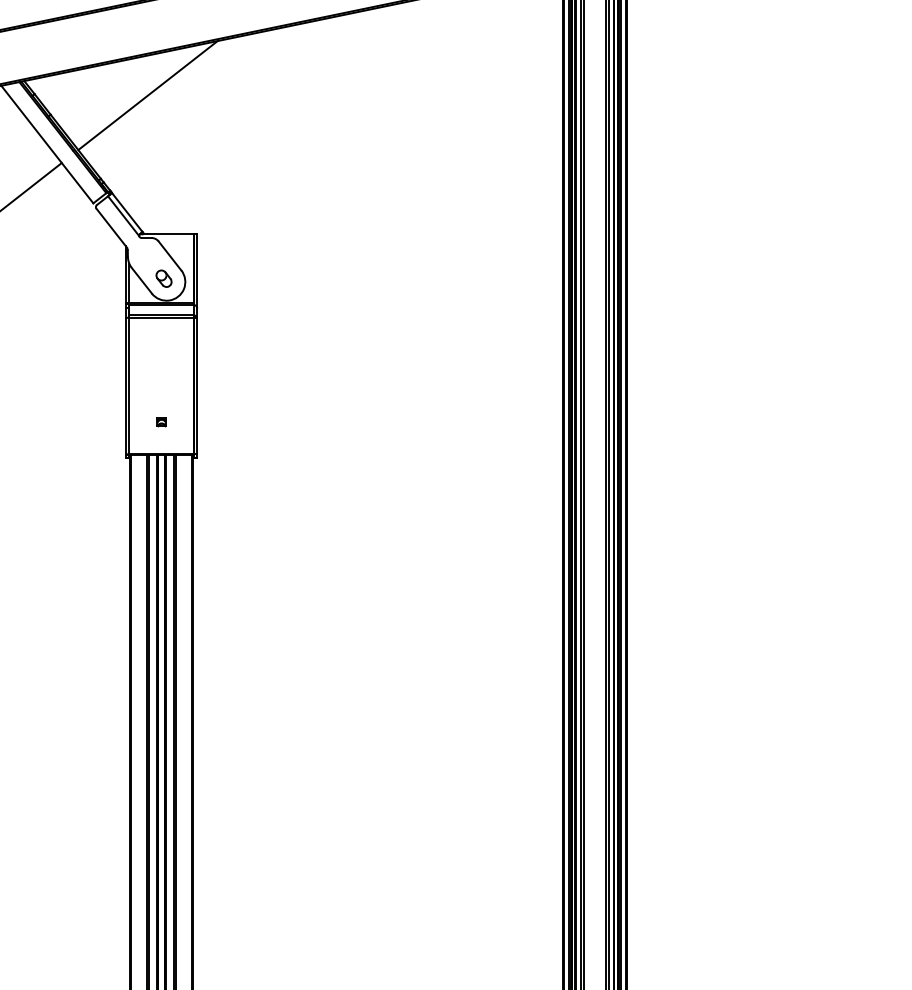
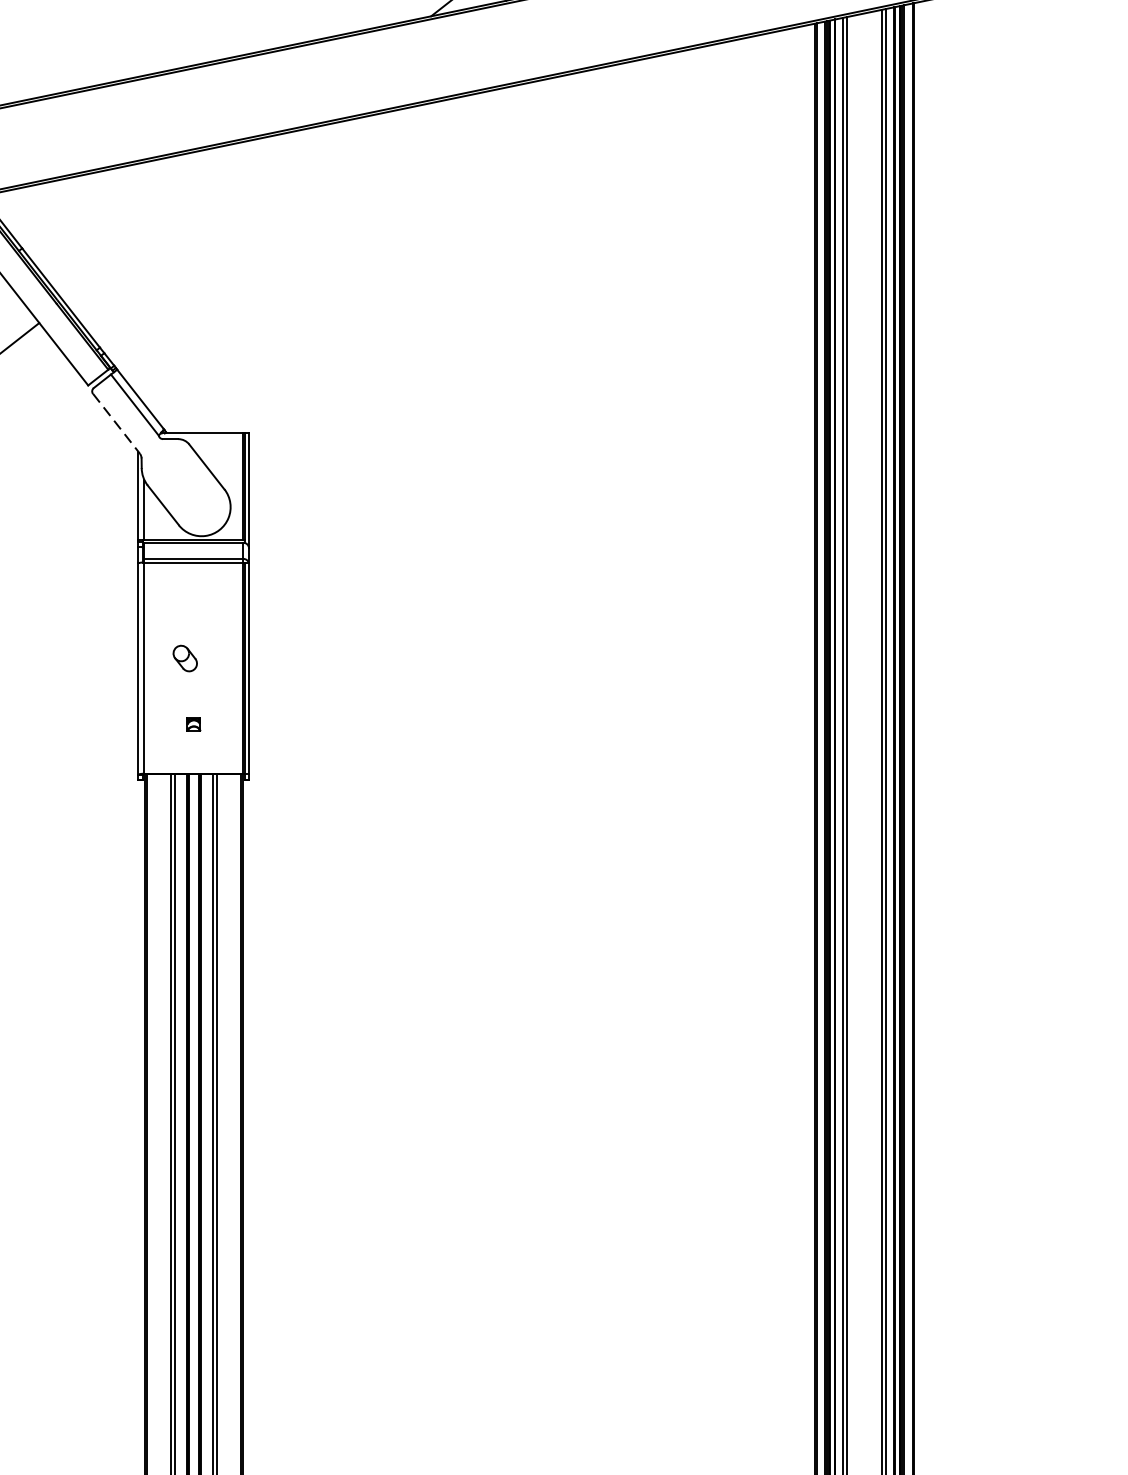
line: (147, 95) -> (172, 218), removed
line: (111, 228) -> (116, 424), solid -> dashed
part: (163, 278) -> (184, 658), moved

